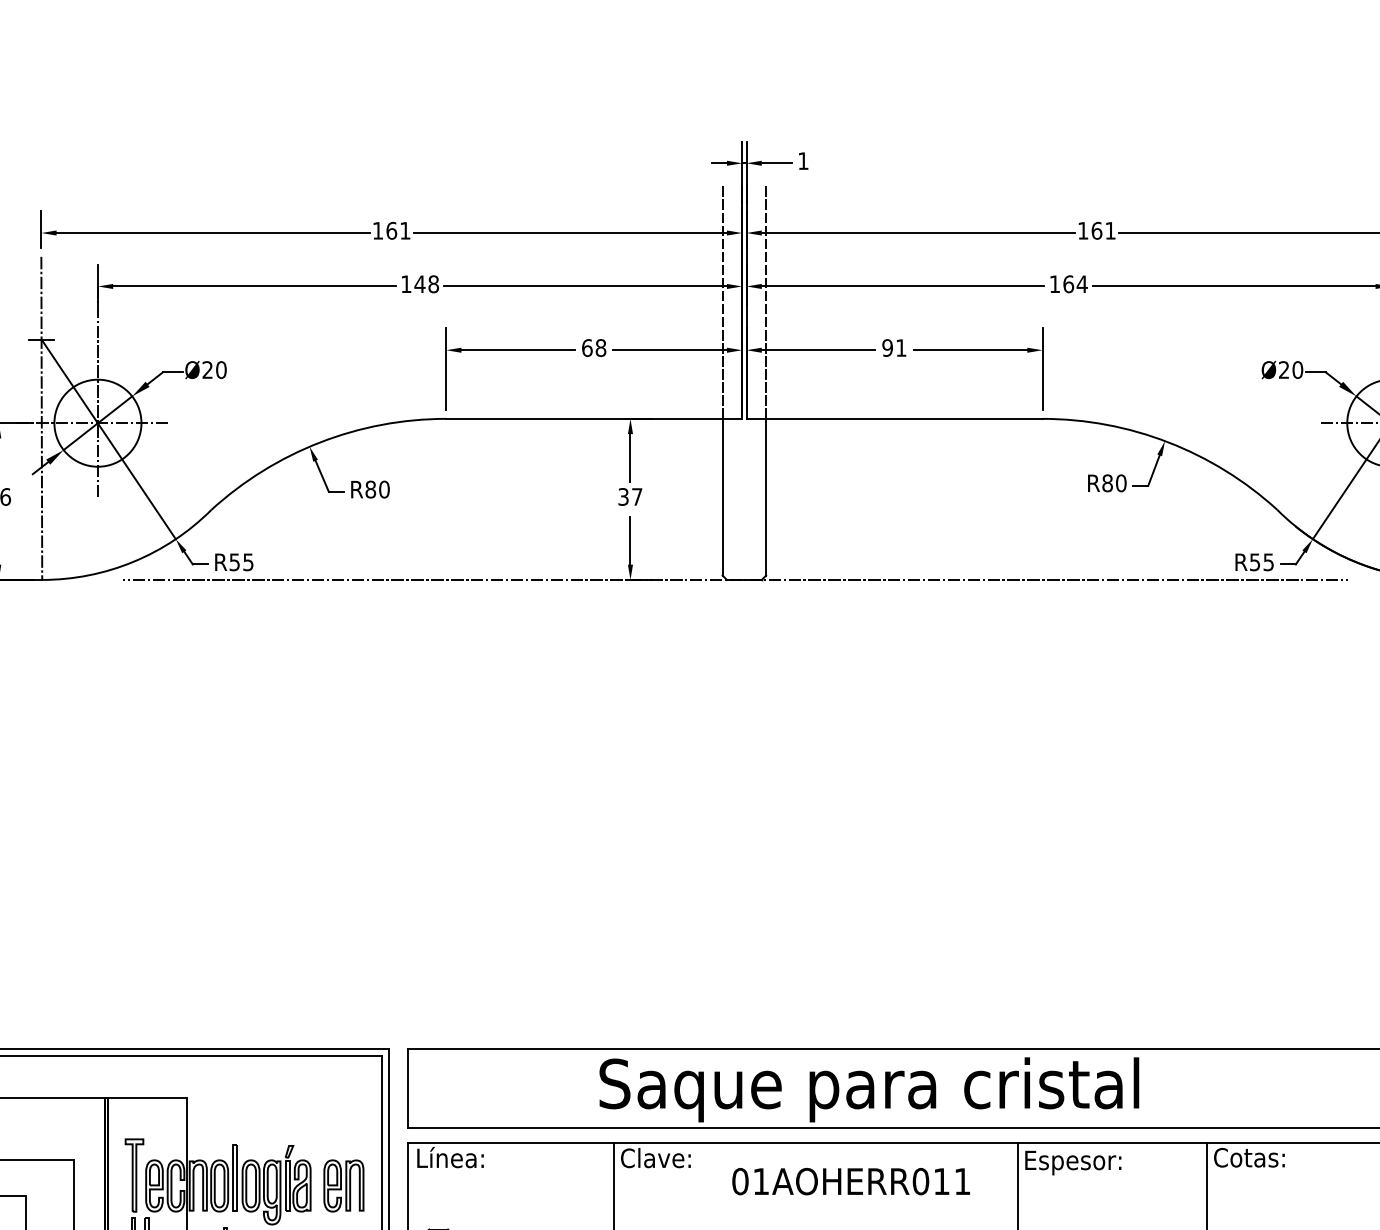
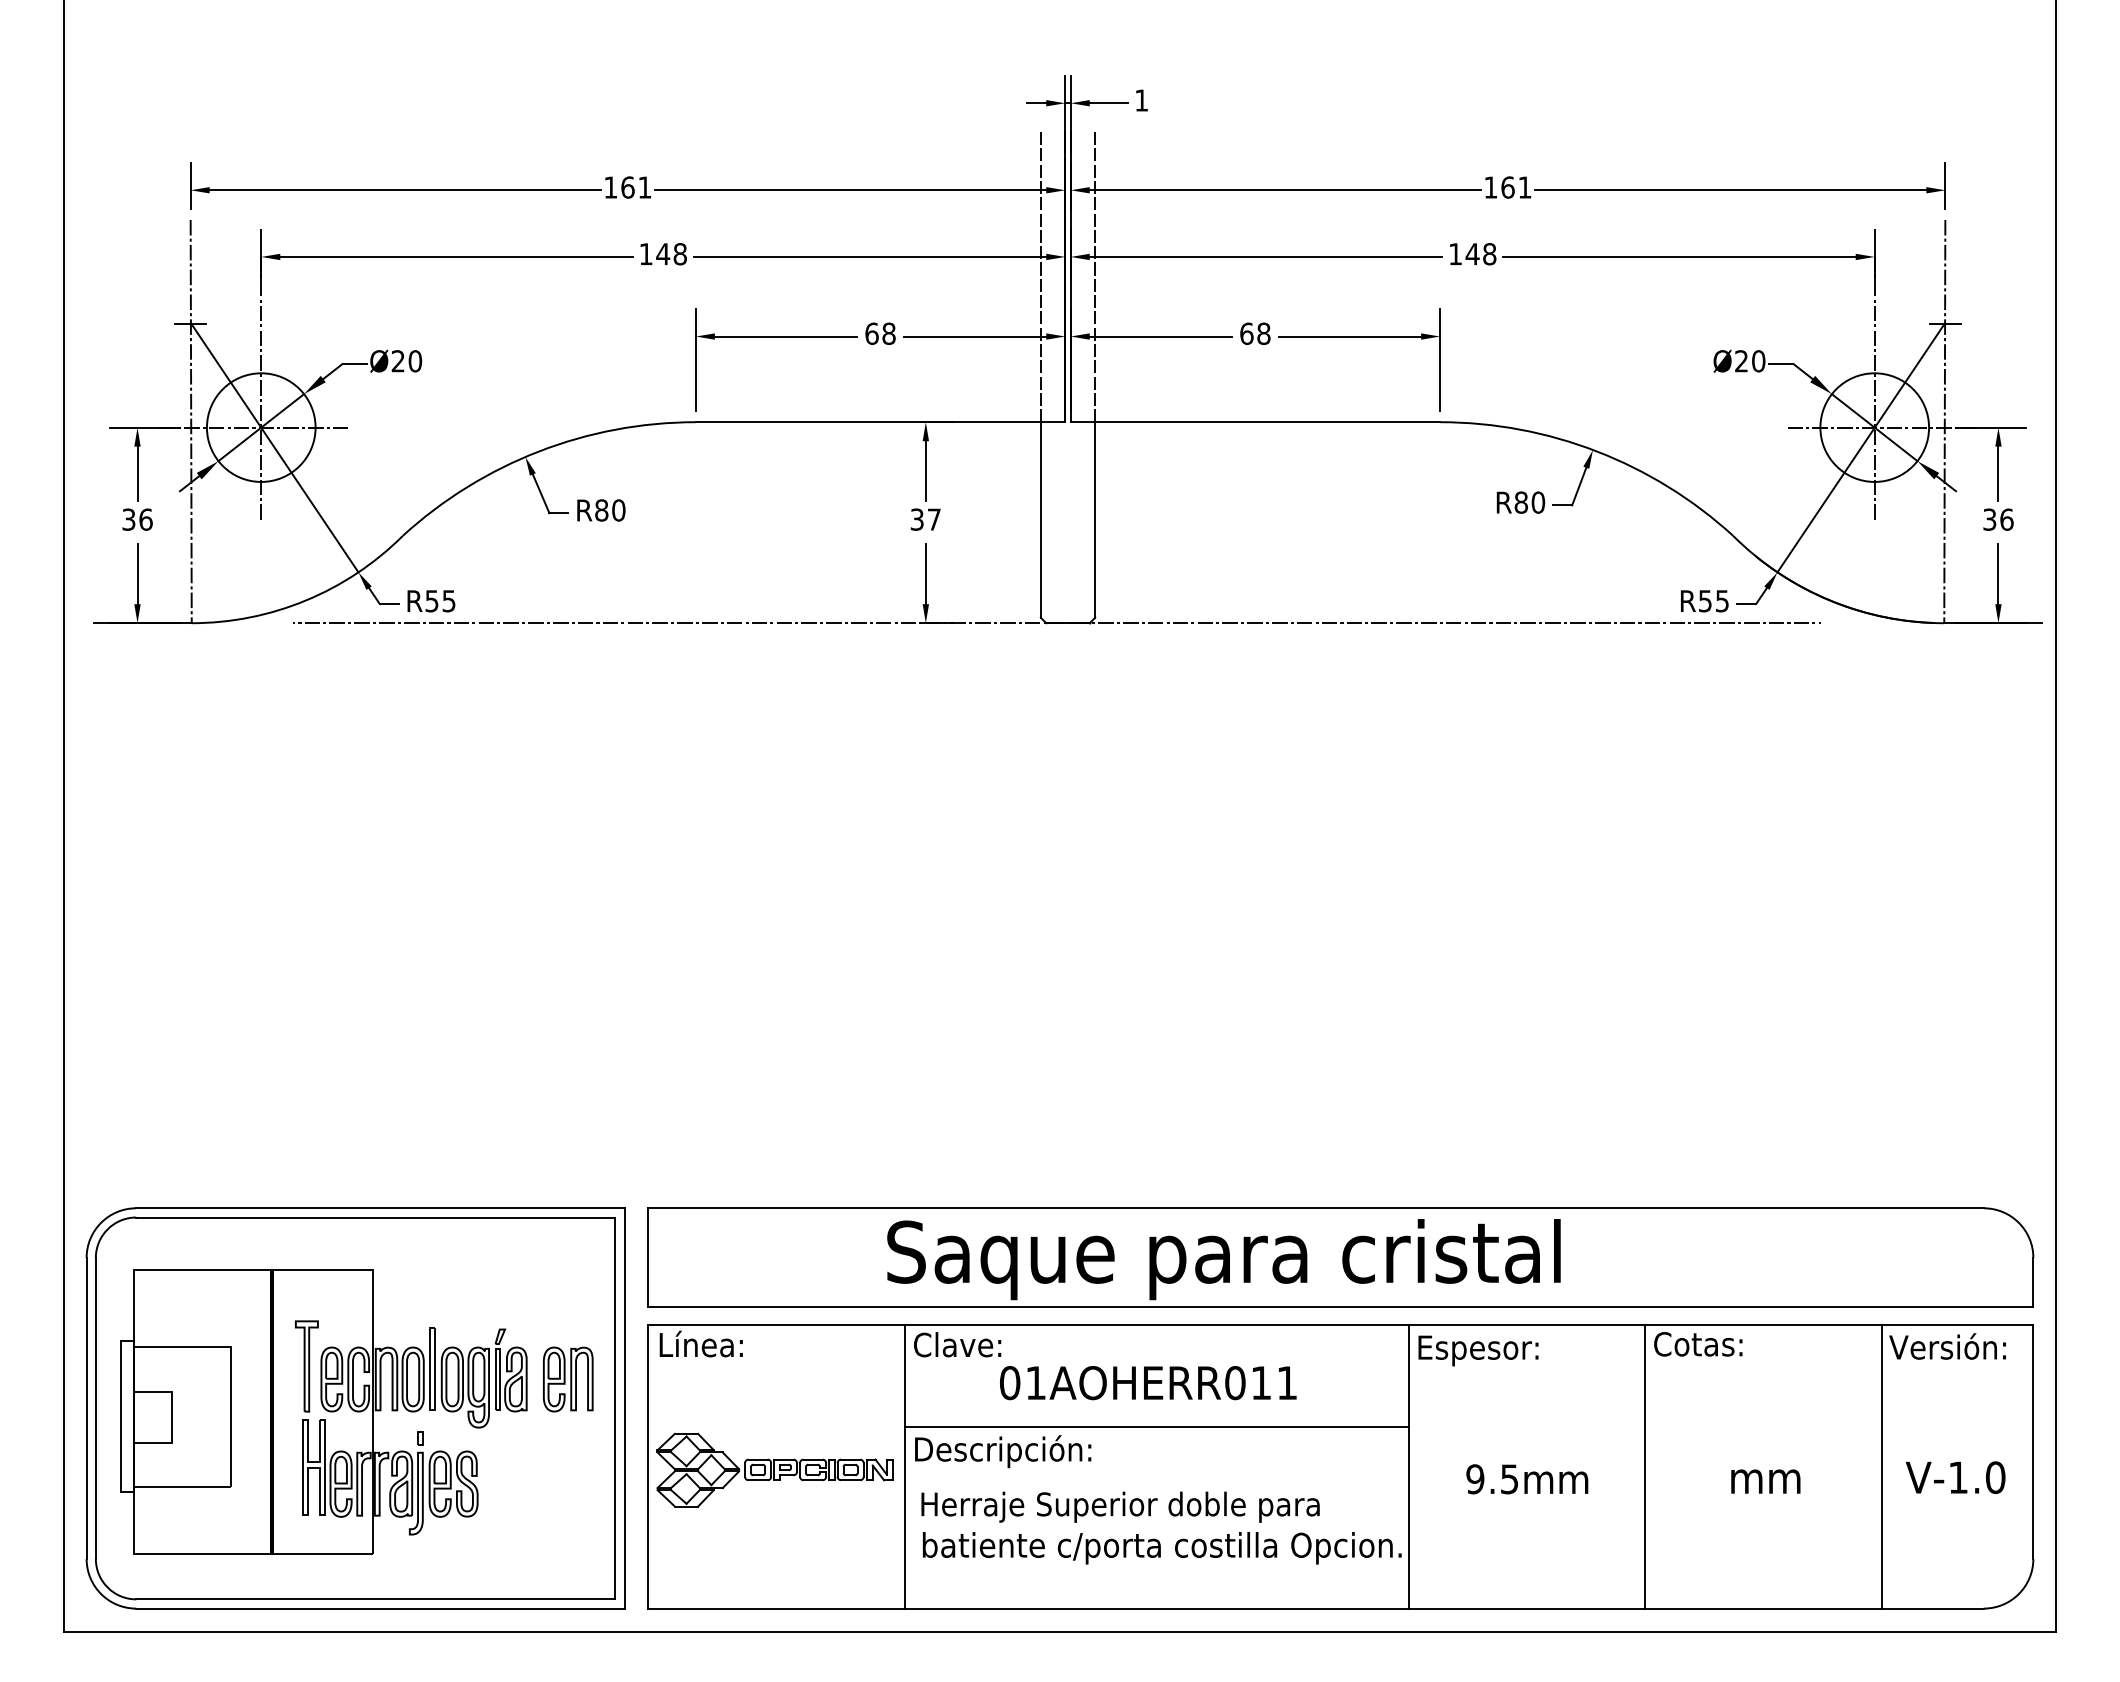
text: (1074, 284) -> (1480, 254), 164 -> 148
text: (894, 347) -> (1255, 333), 91 -> 68
text: (851, 1181) -> (1148, 1383), moved
line: (815, 1223) -> (1156, 1426), added

